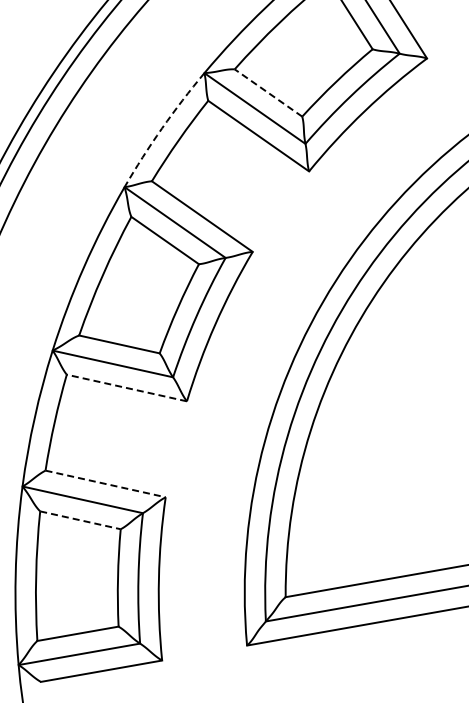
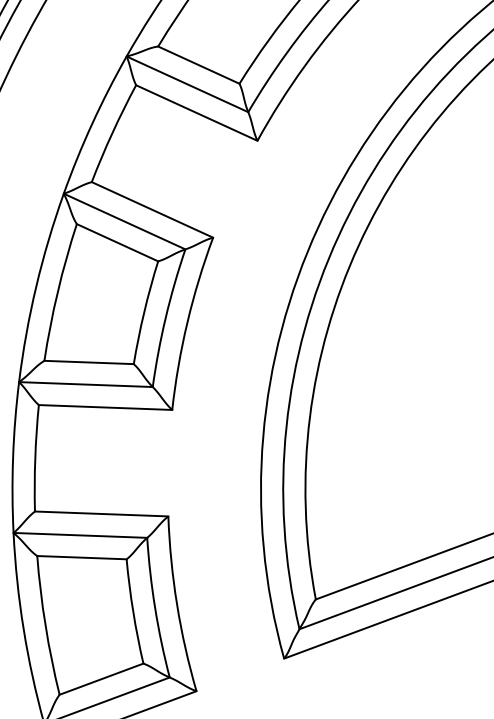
line: (268, 92) -> (198, 64), dashed -> solid
arc: (162, 128) -> (92, 123), dashed -> solid
line: (126, 388) -> (105, 408), dashed -> solid
line: (105, 483) -> (101, 513), dashed -> solid
line: (80, 520) -> (82, 557), dashed -> solid

